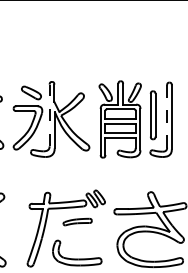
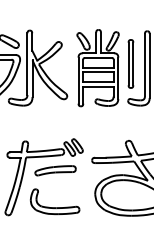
line: (49, 115) -> (27, 64), dashed -> solid
line: (167, 115) -> (145, 64), dashed -> solid
part: (77, 221) -> (55, 170), size x1.43

